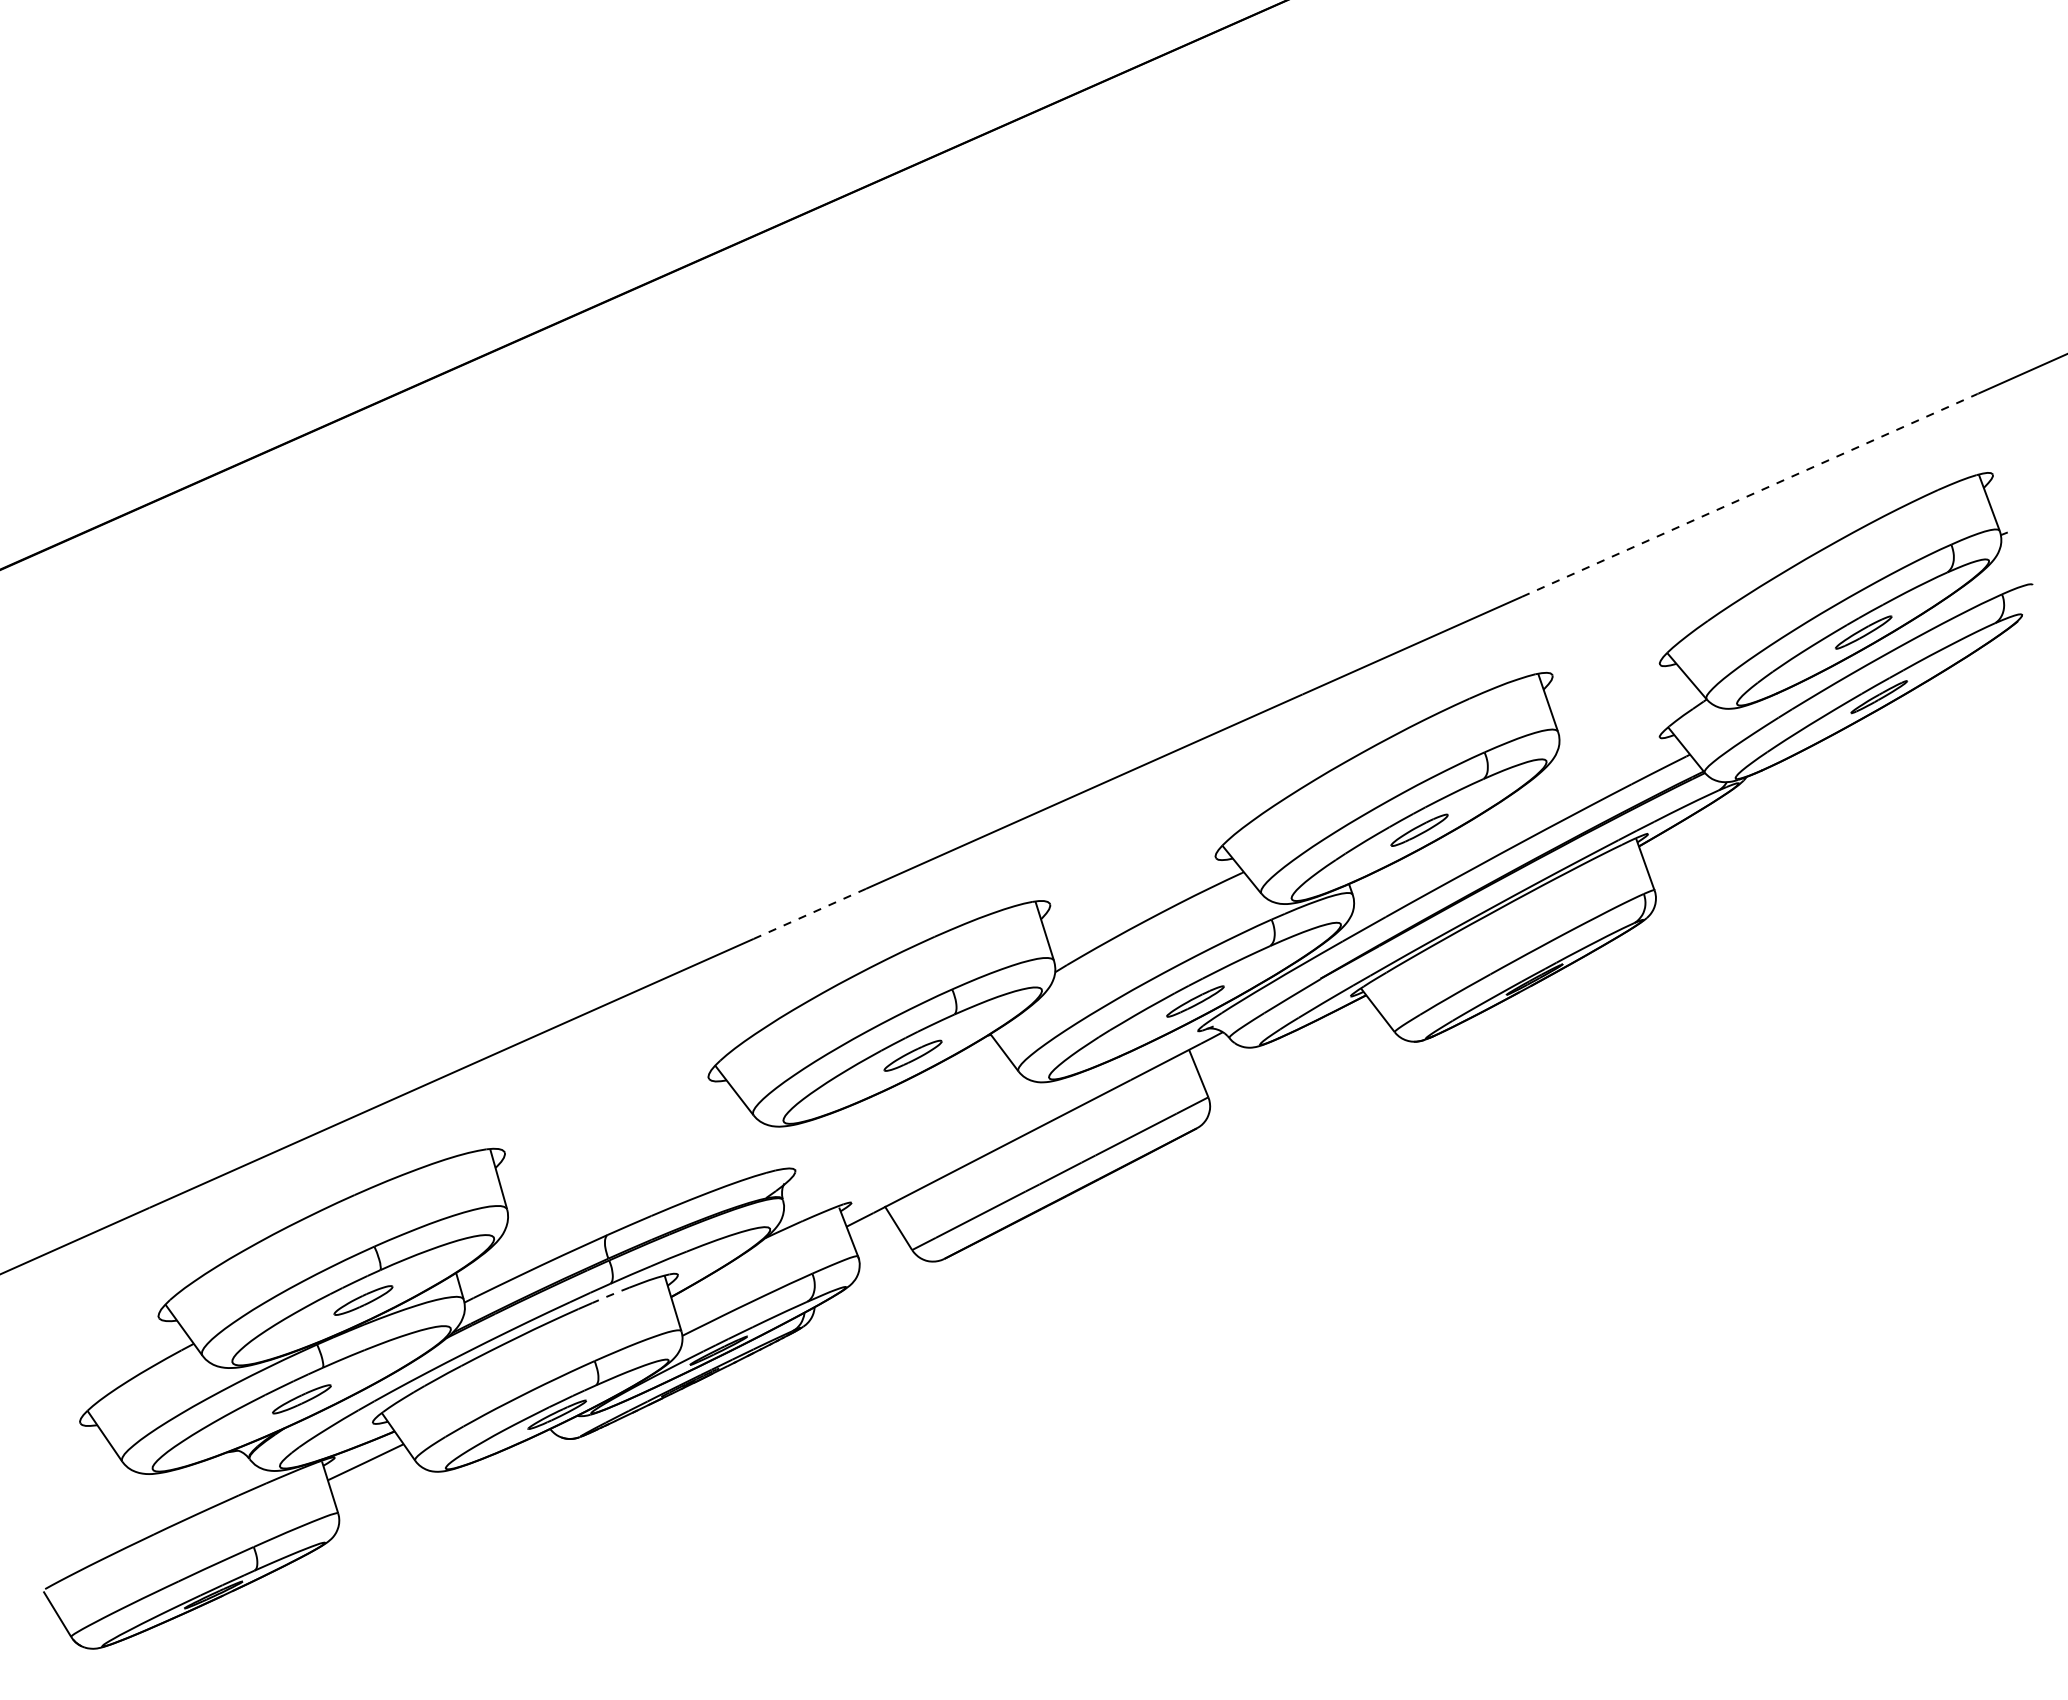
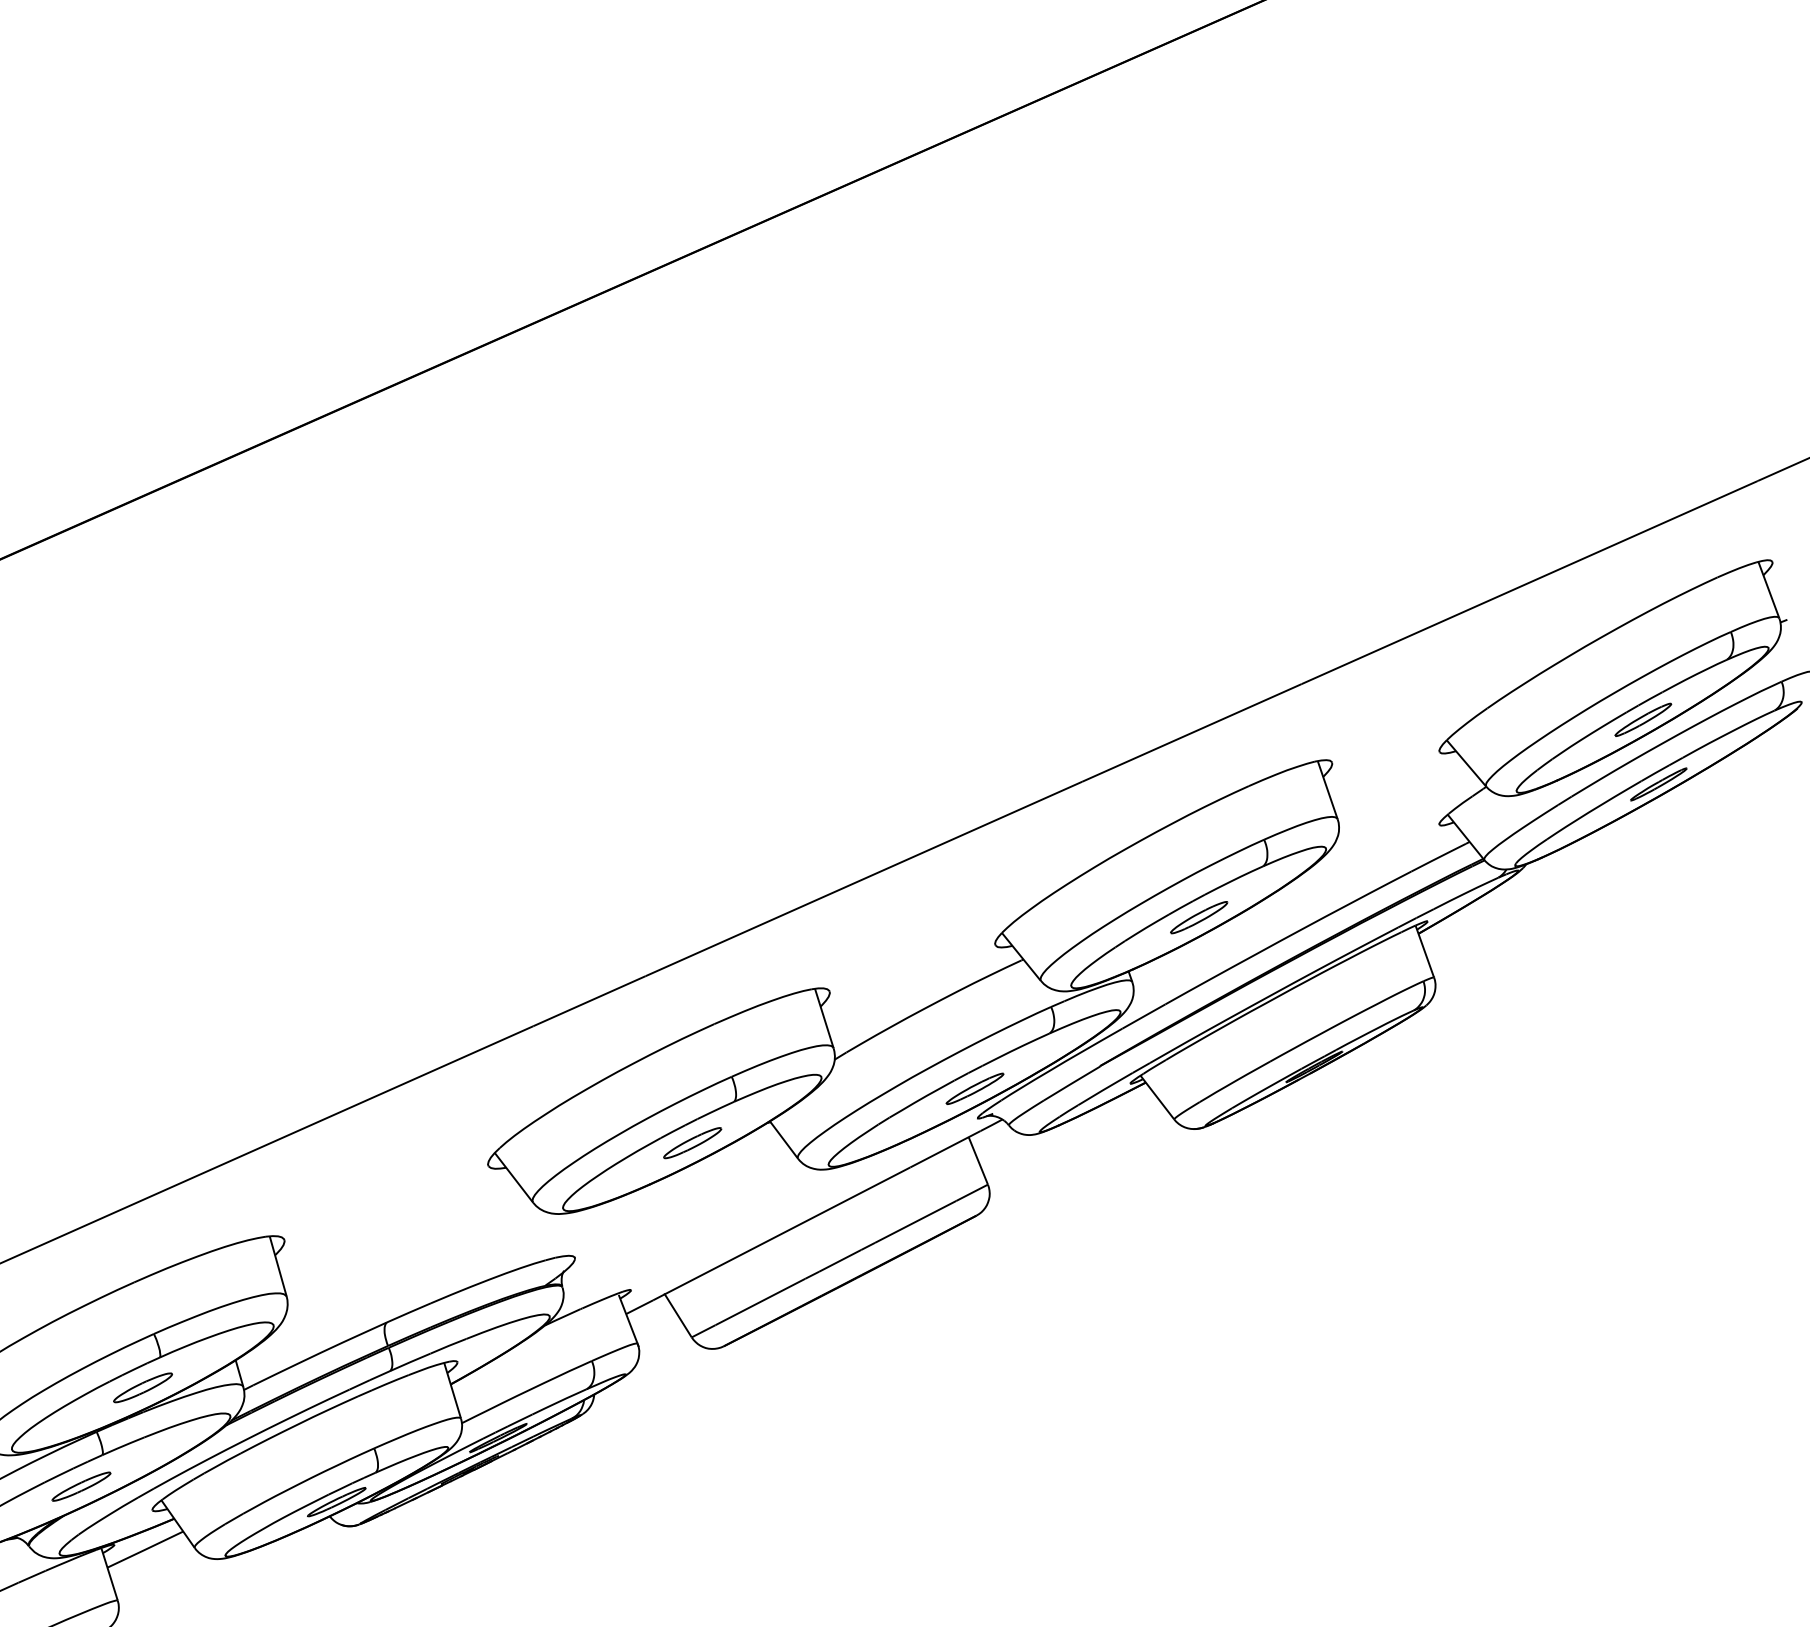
line: (1750, 495) -> (1530, 582), dashed -> solid
line: (809, 913) -> (589, 1000), dashed -> solid
line: (610, 1295) -> (390, 1382), dashed -> solid

